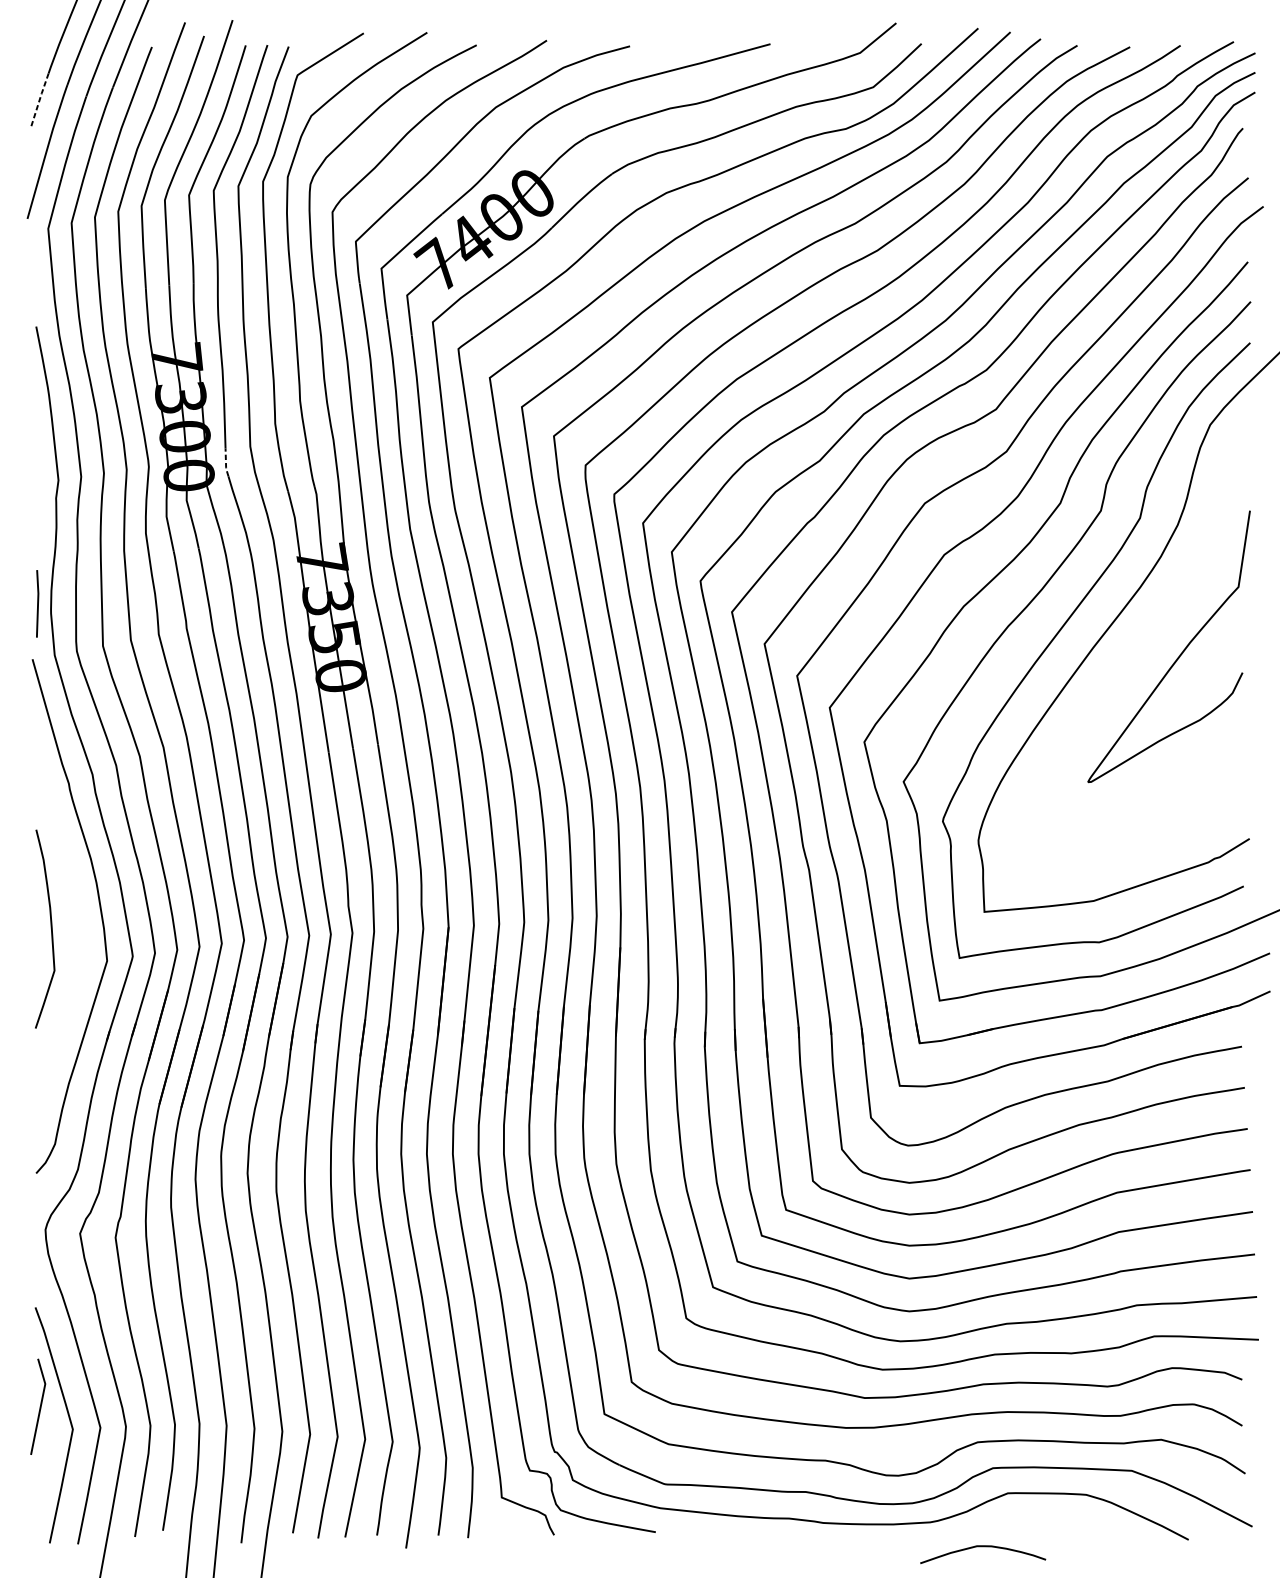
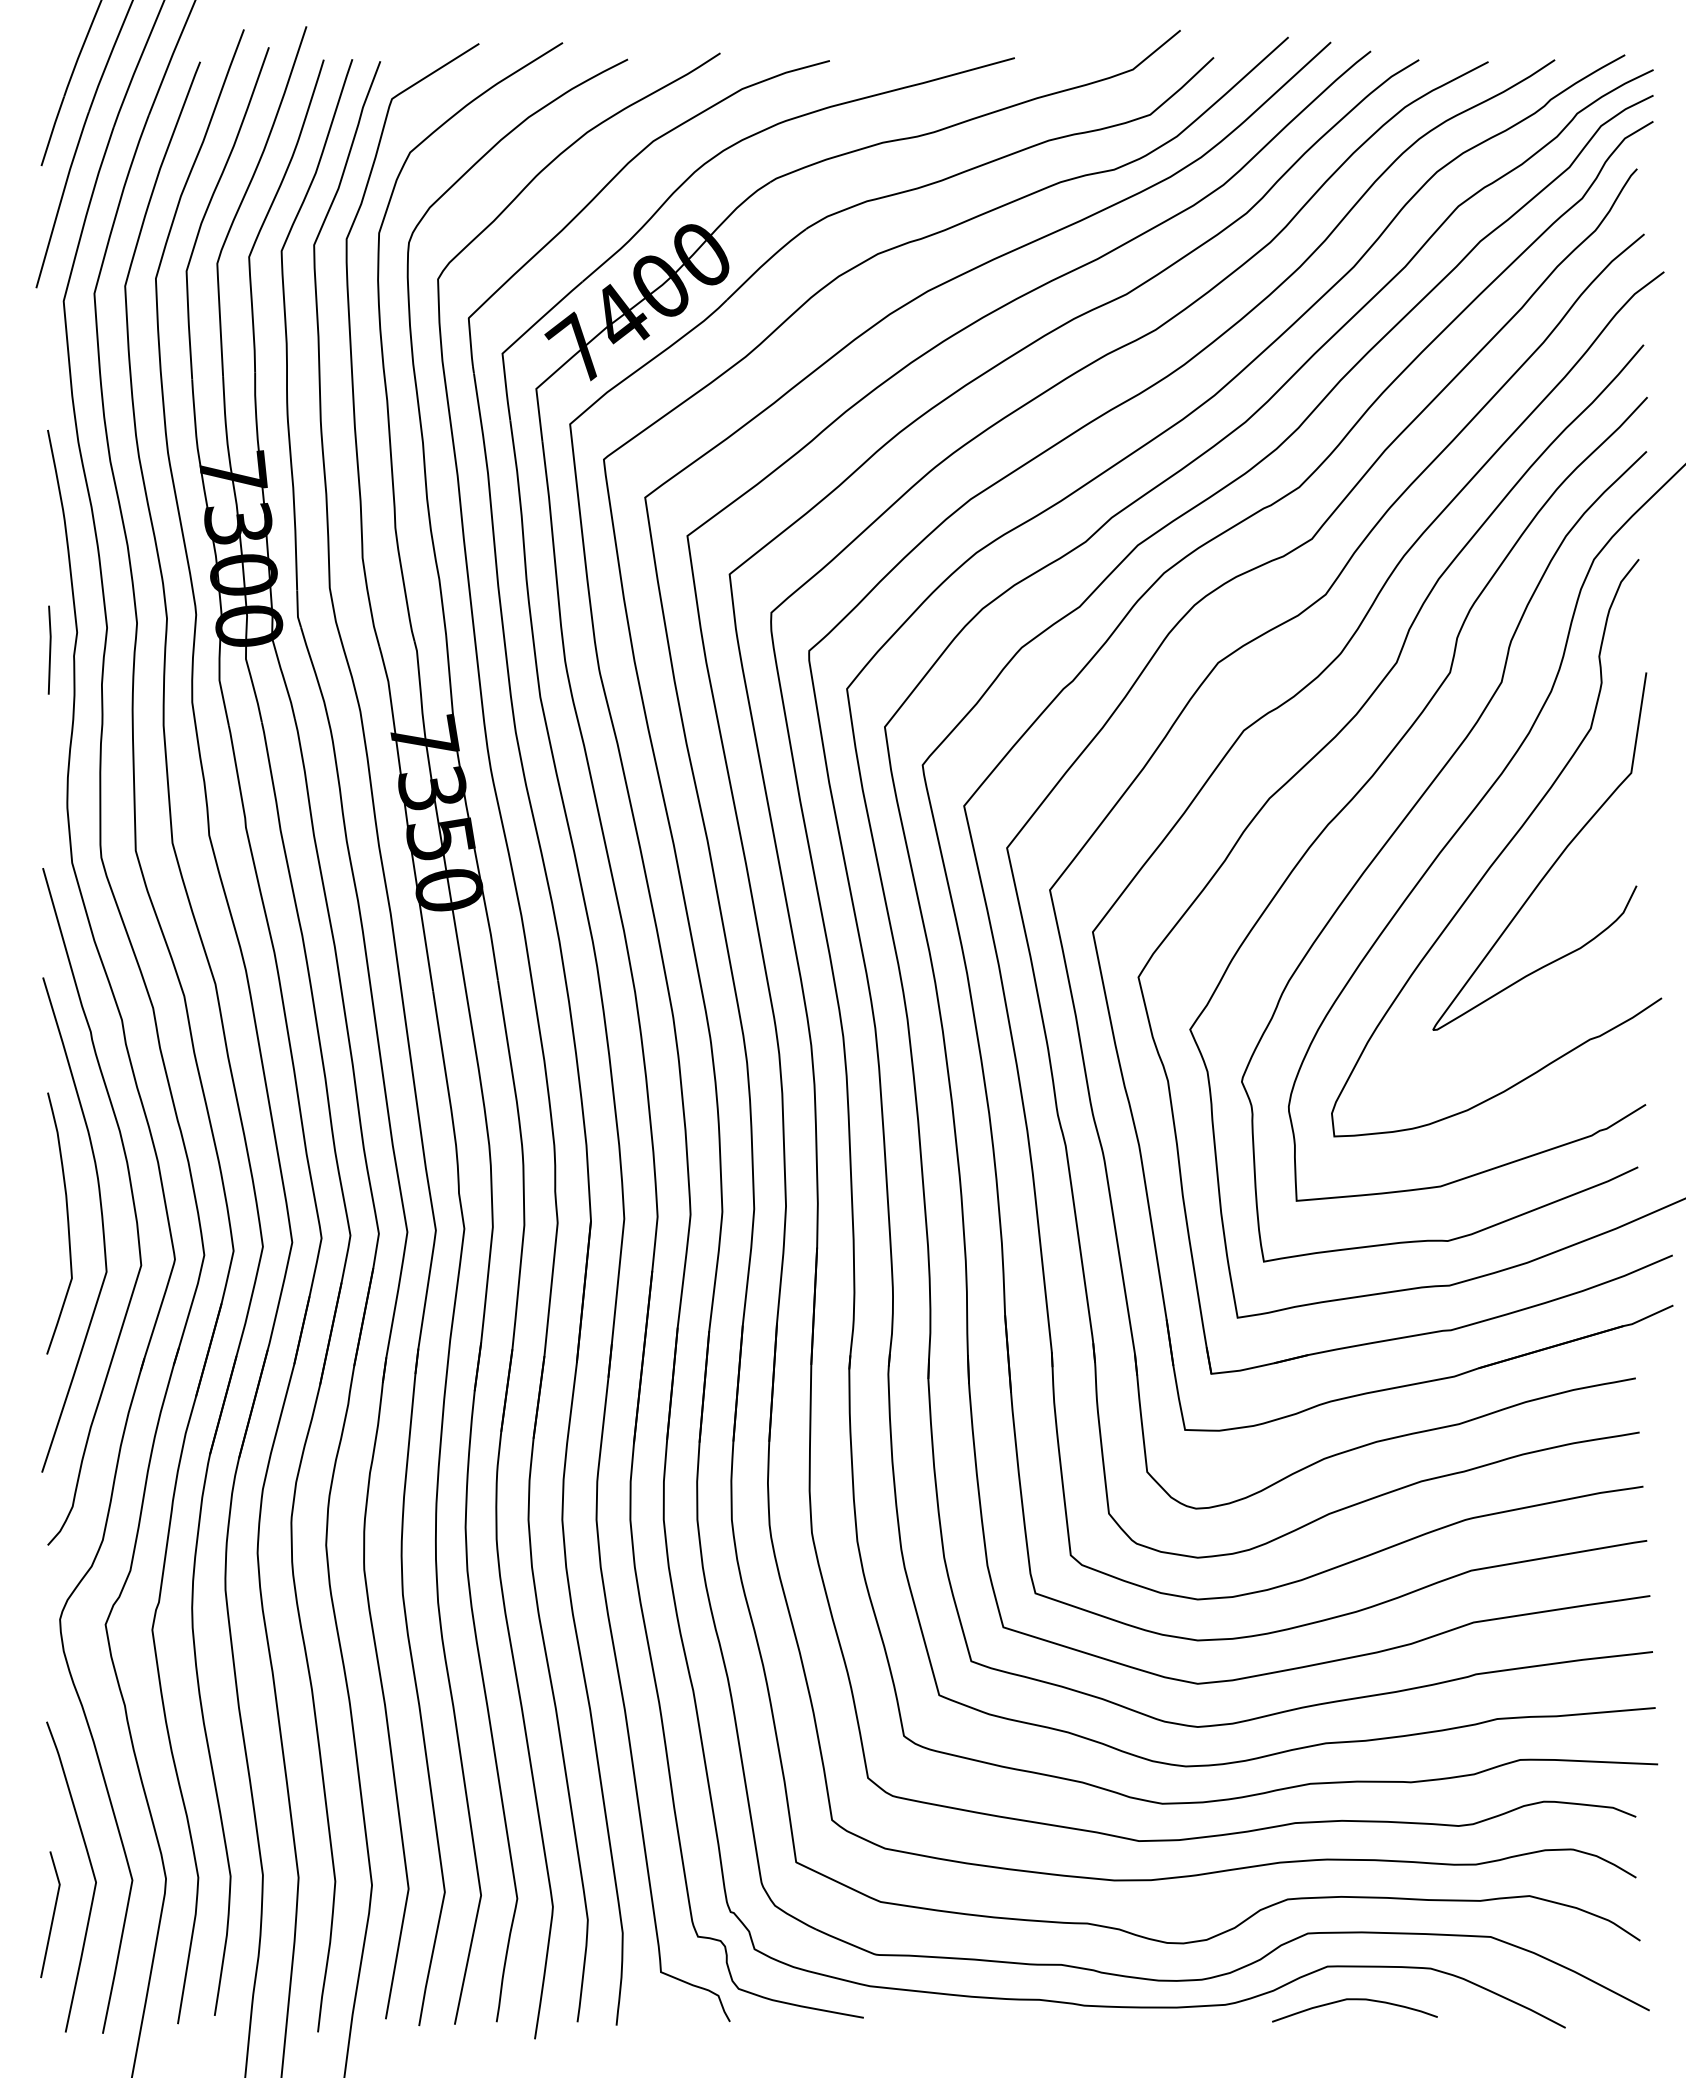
line: (39, 99) -> (52, 130), dashed -> solid
line: (225, 463) -> (297, 610), dashed -> solid
line: (37, 603) -> (49, 649), moved
curve: (1139, 647) -> (1500, 852), added
curve: (76, 928) -> (101, 1222), added
line: (39, 1406) -> (52, 1914), moved
curve: (982, 1547) -> (1354, 2000), moved

